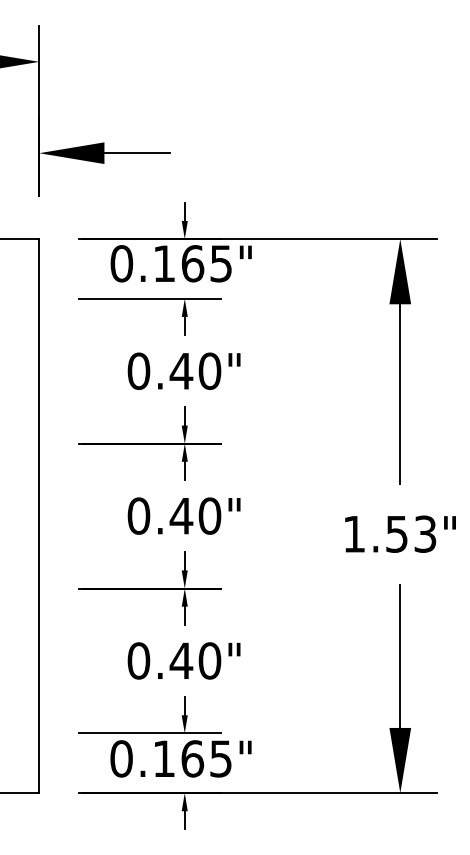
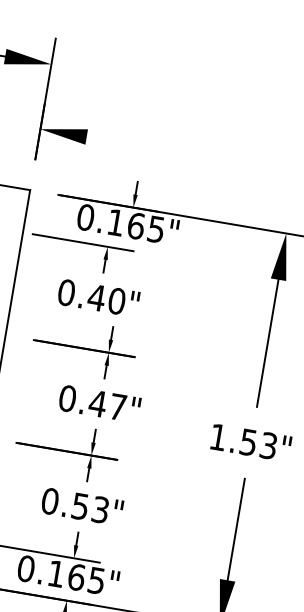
line: (136, 153) -> (109, 141), removed
part: (149, 299) -> (82, 243), moved
text: (183, 370) -> (98, 297), moved
text: (209, 515) -> (117, 406), 0.40" -> 0.47"
text: (195, 660) -> (90, 507), 0.40" -> 0.53"

